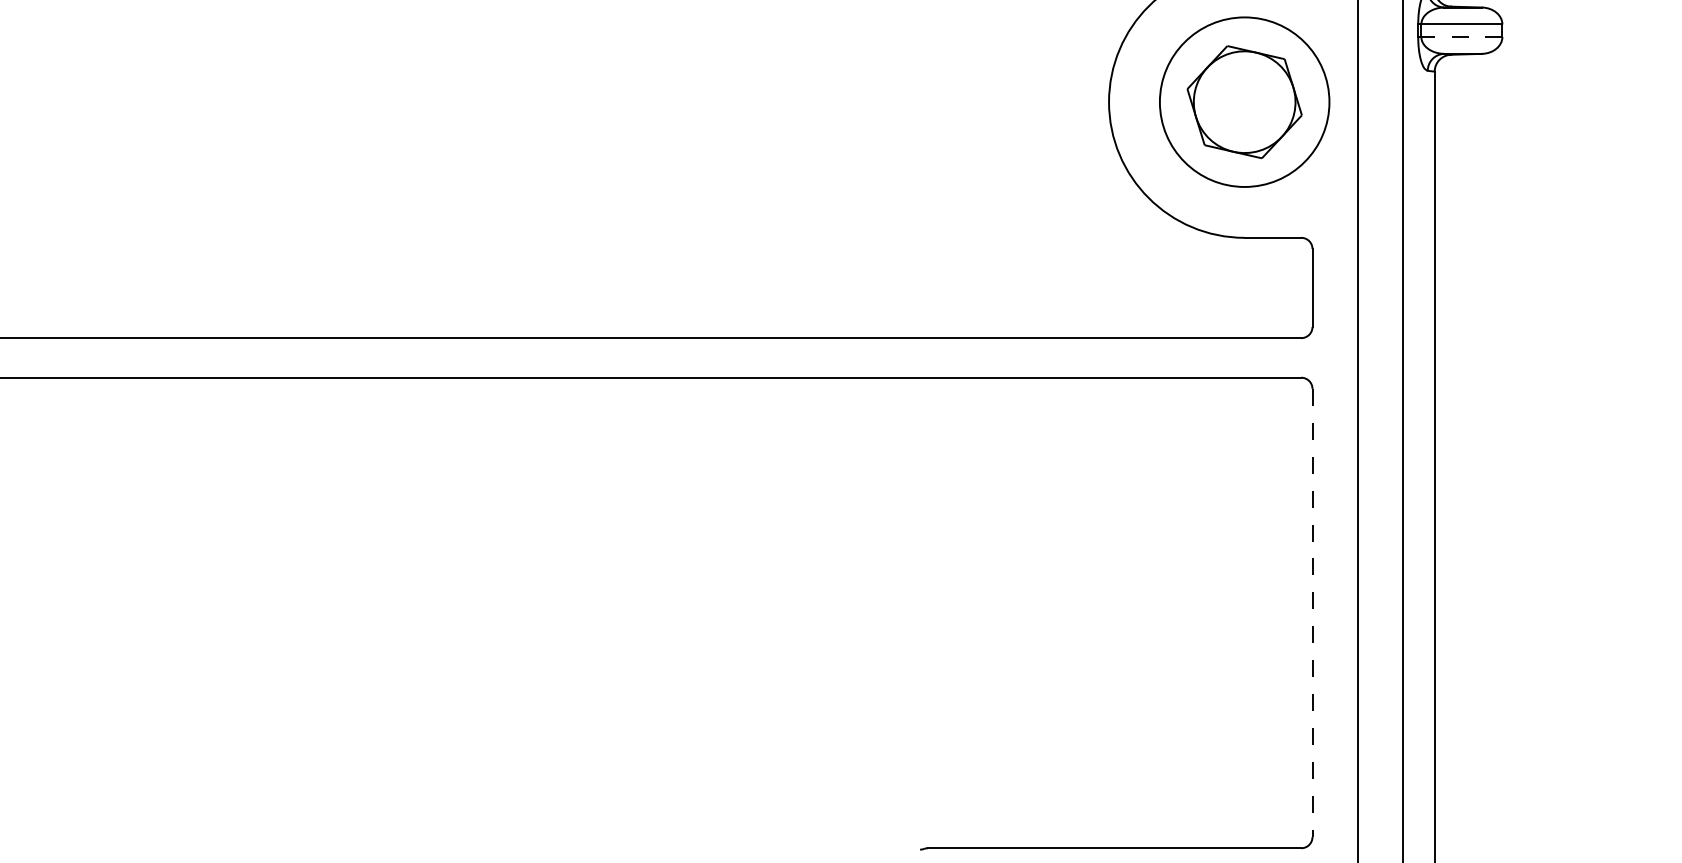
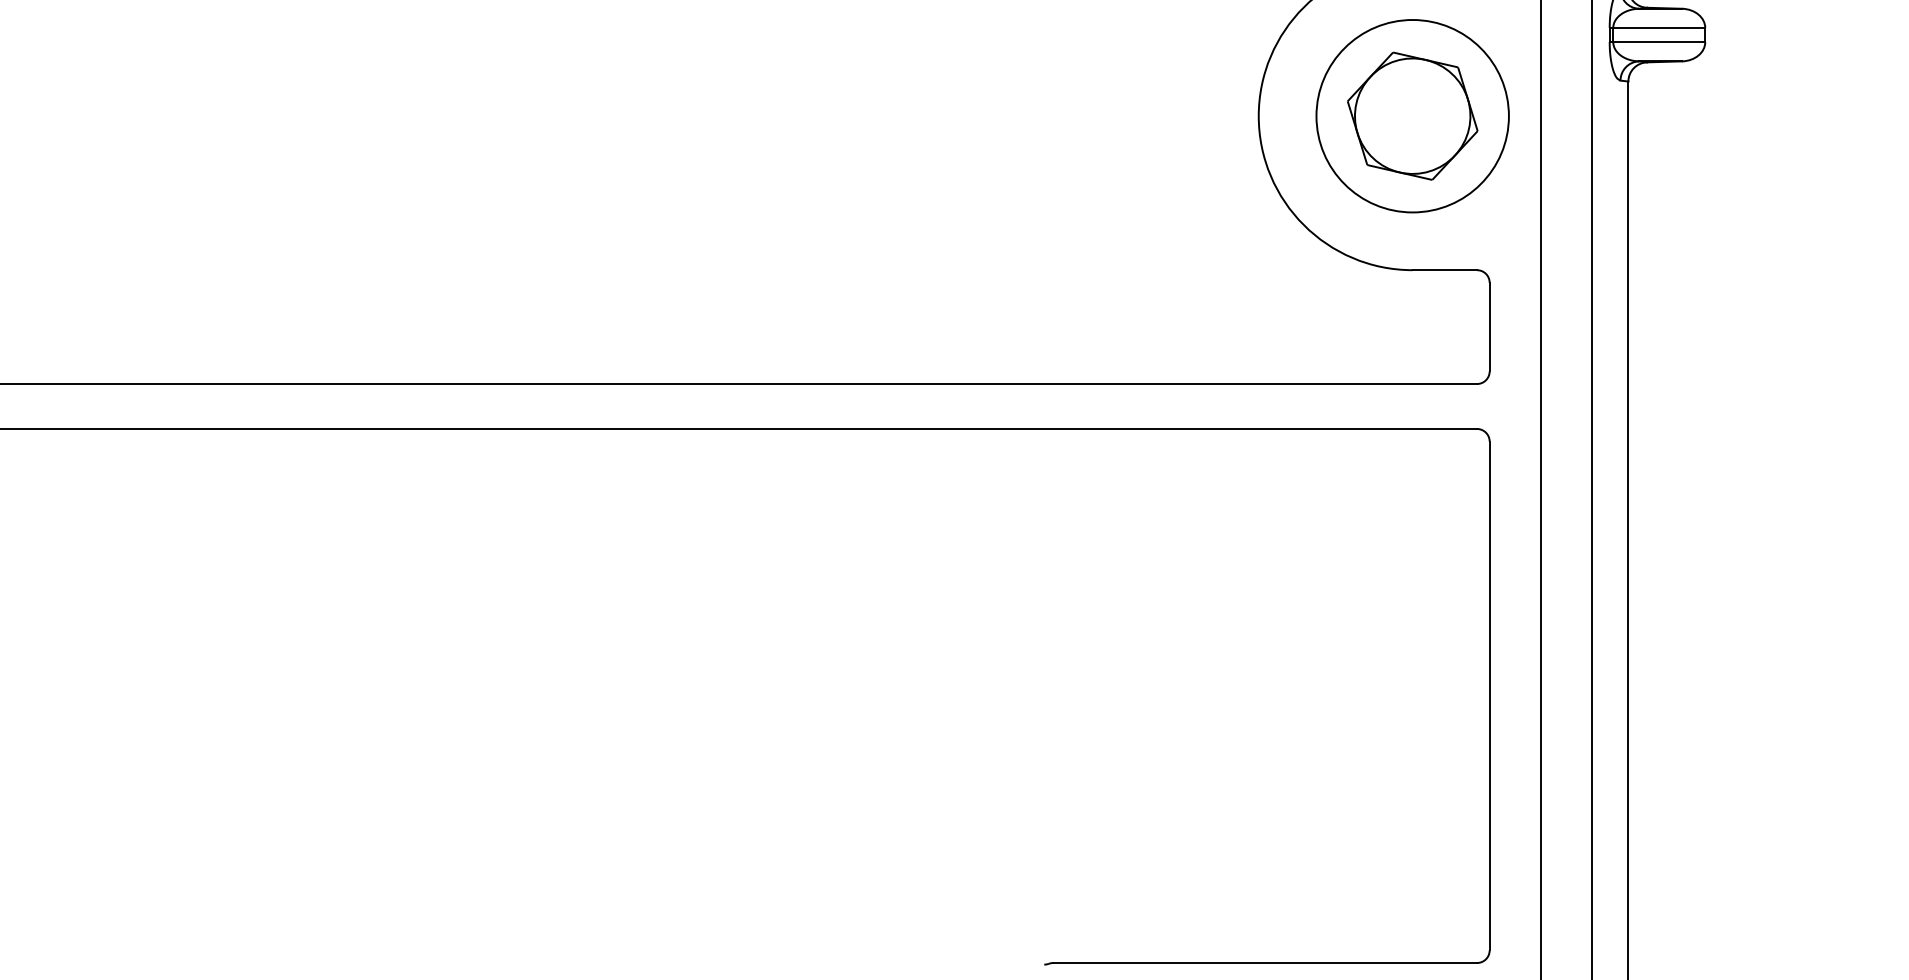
line: (1462, 37) -> (1659, 42), dashed -> solid
line: (1312, 613) -> (1489, 696), dashed -> solid

